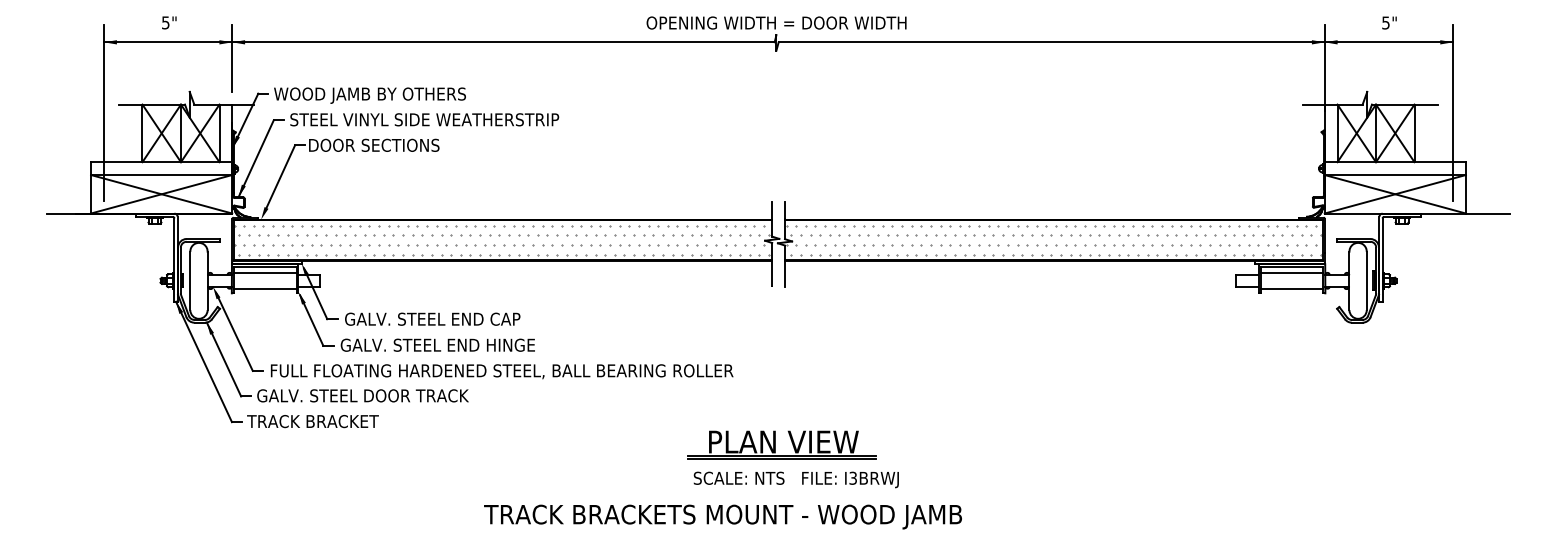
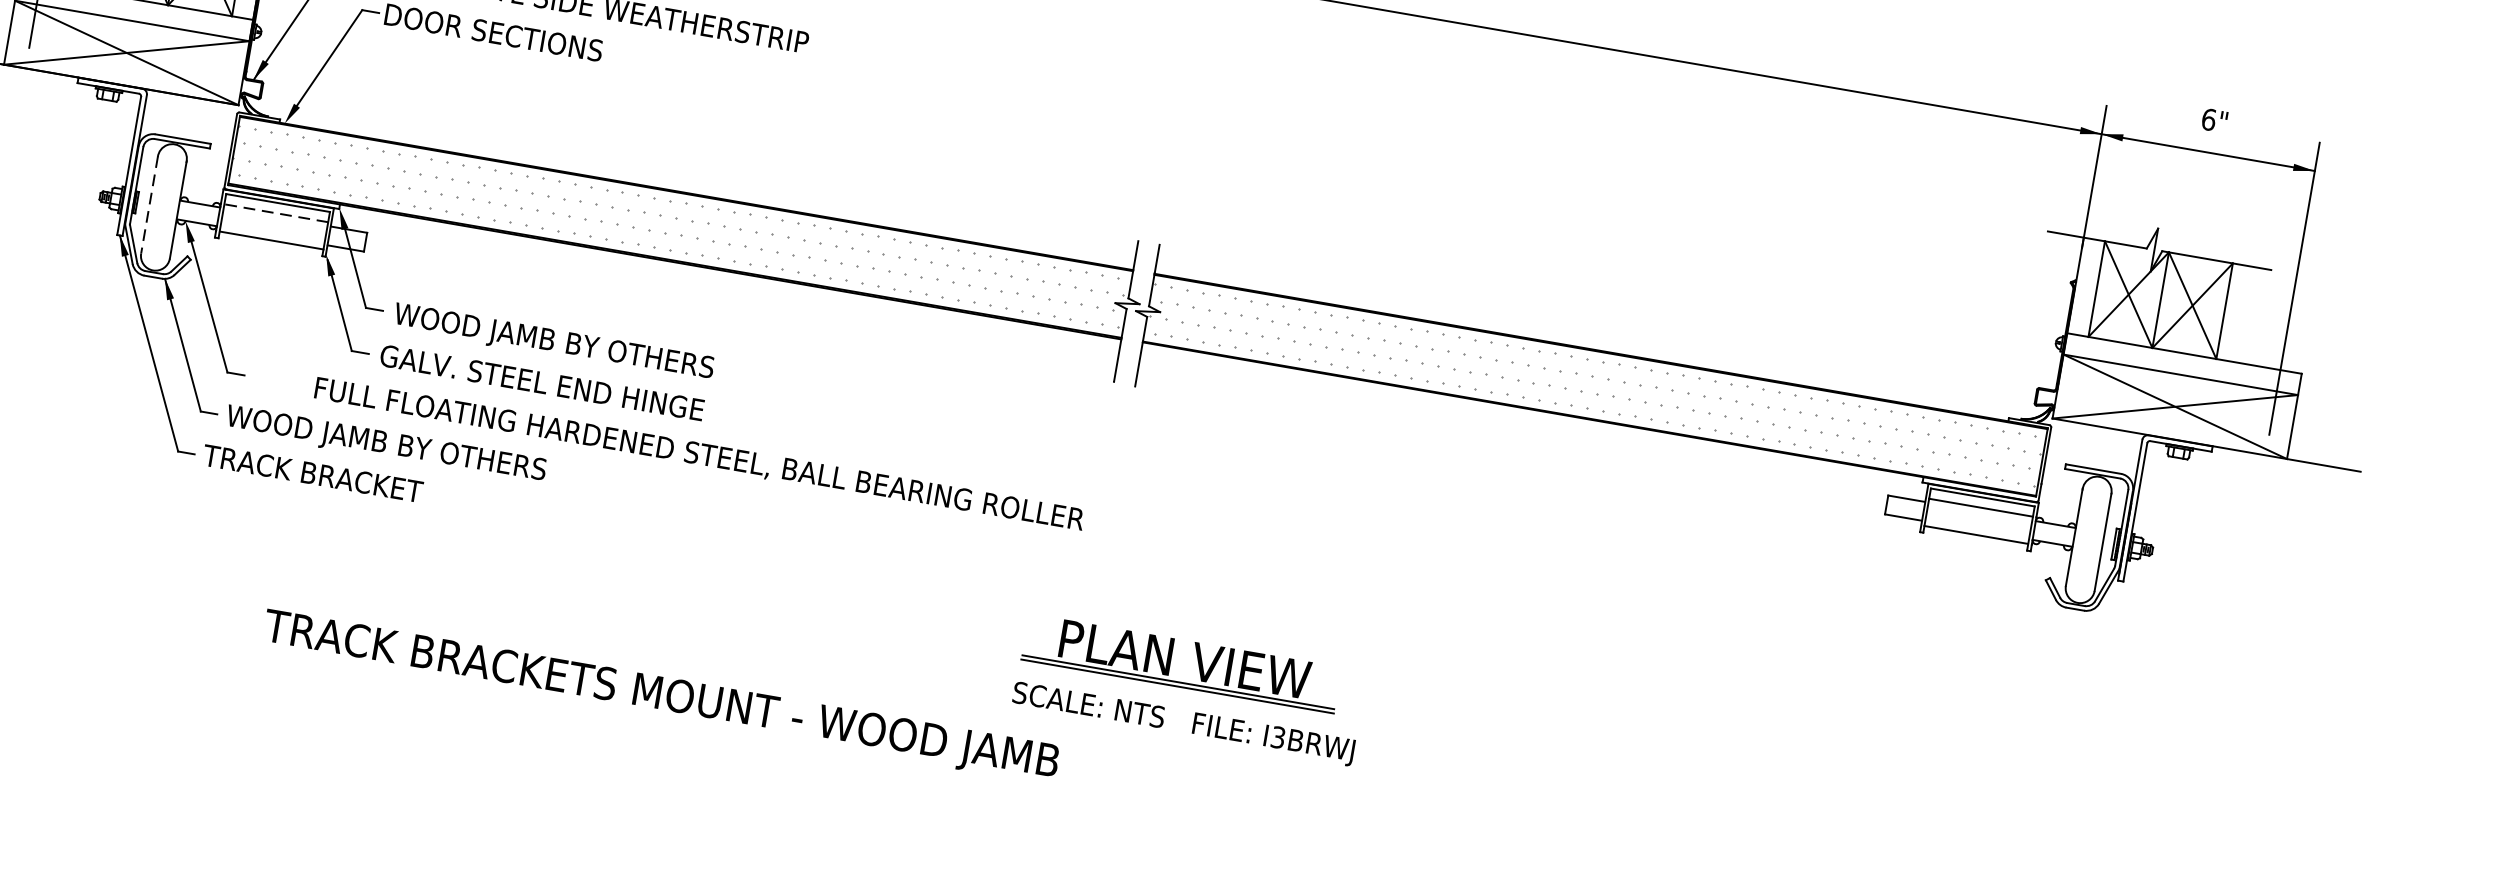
text: (1385, 22) -> (2208, 118), 5" -> 6"
line: (264, 272) -> (275, 212), solid -> dashed
line: (190, 281) -> (149, 206), solid -> dashed
text: (440, 320) -> (553, 342), GALV. STEEL END CAP -> WOOD JAMB BY OTHERS
text: (502, 371) -> (700, 455), moved
text: (362, 397) -> (402, 448), GALV. STEEL DOOR TRACK -> WOOD JAMB BY OTHERS
part: (781, 444) -> (1180, 662), moved
text: (795, 479) -> (1182, 722), moved
text: (722, 516) -> (660, 696), moved

